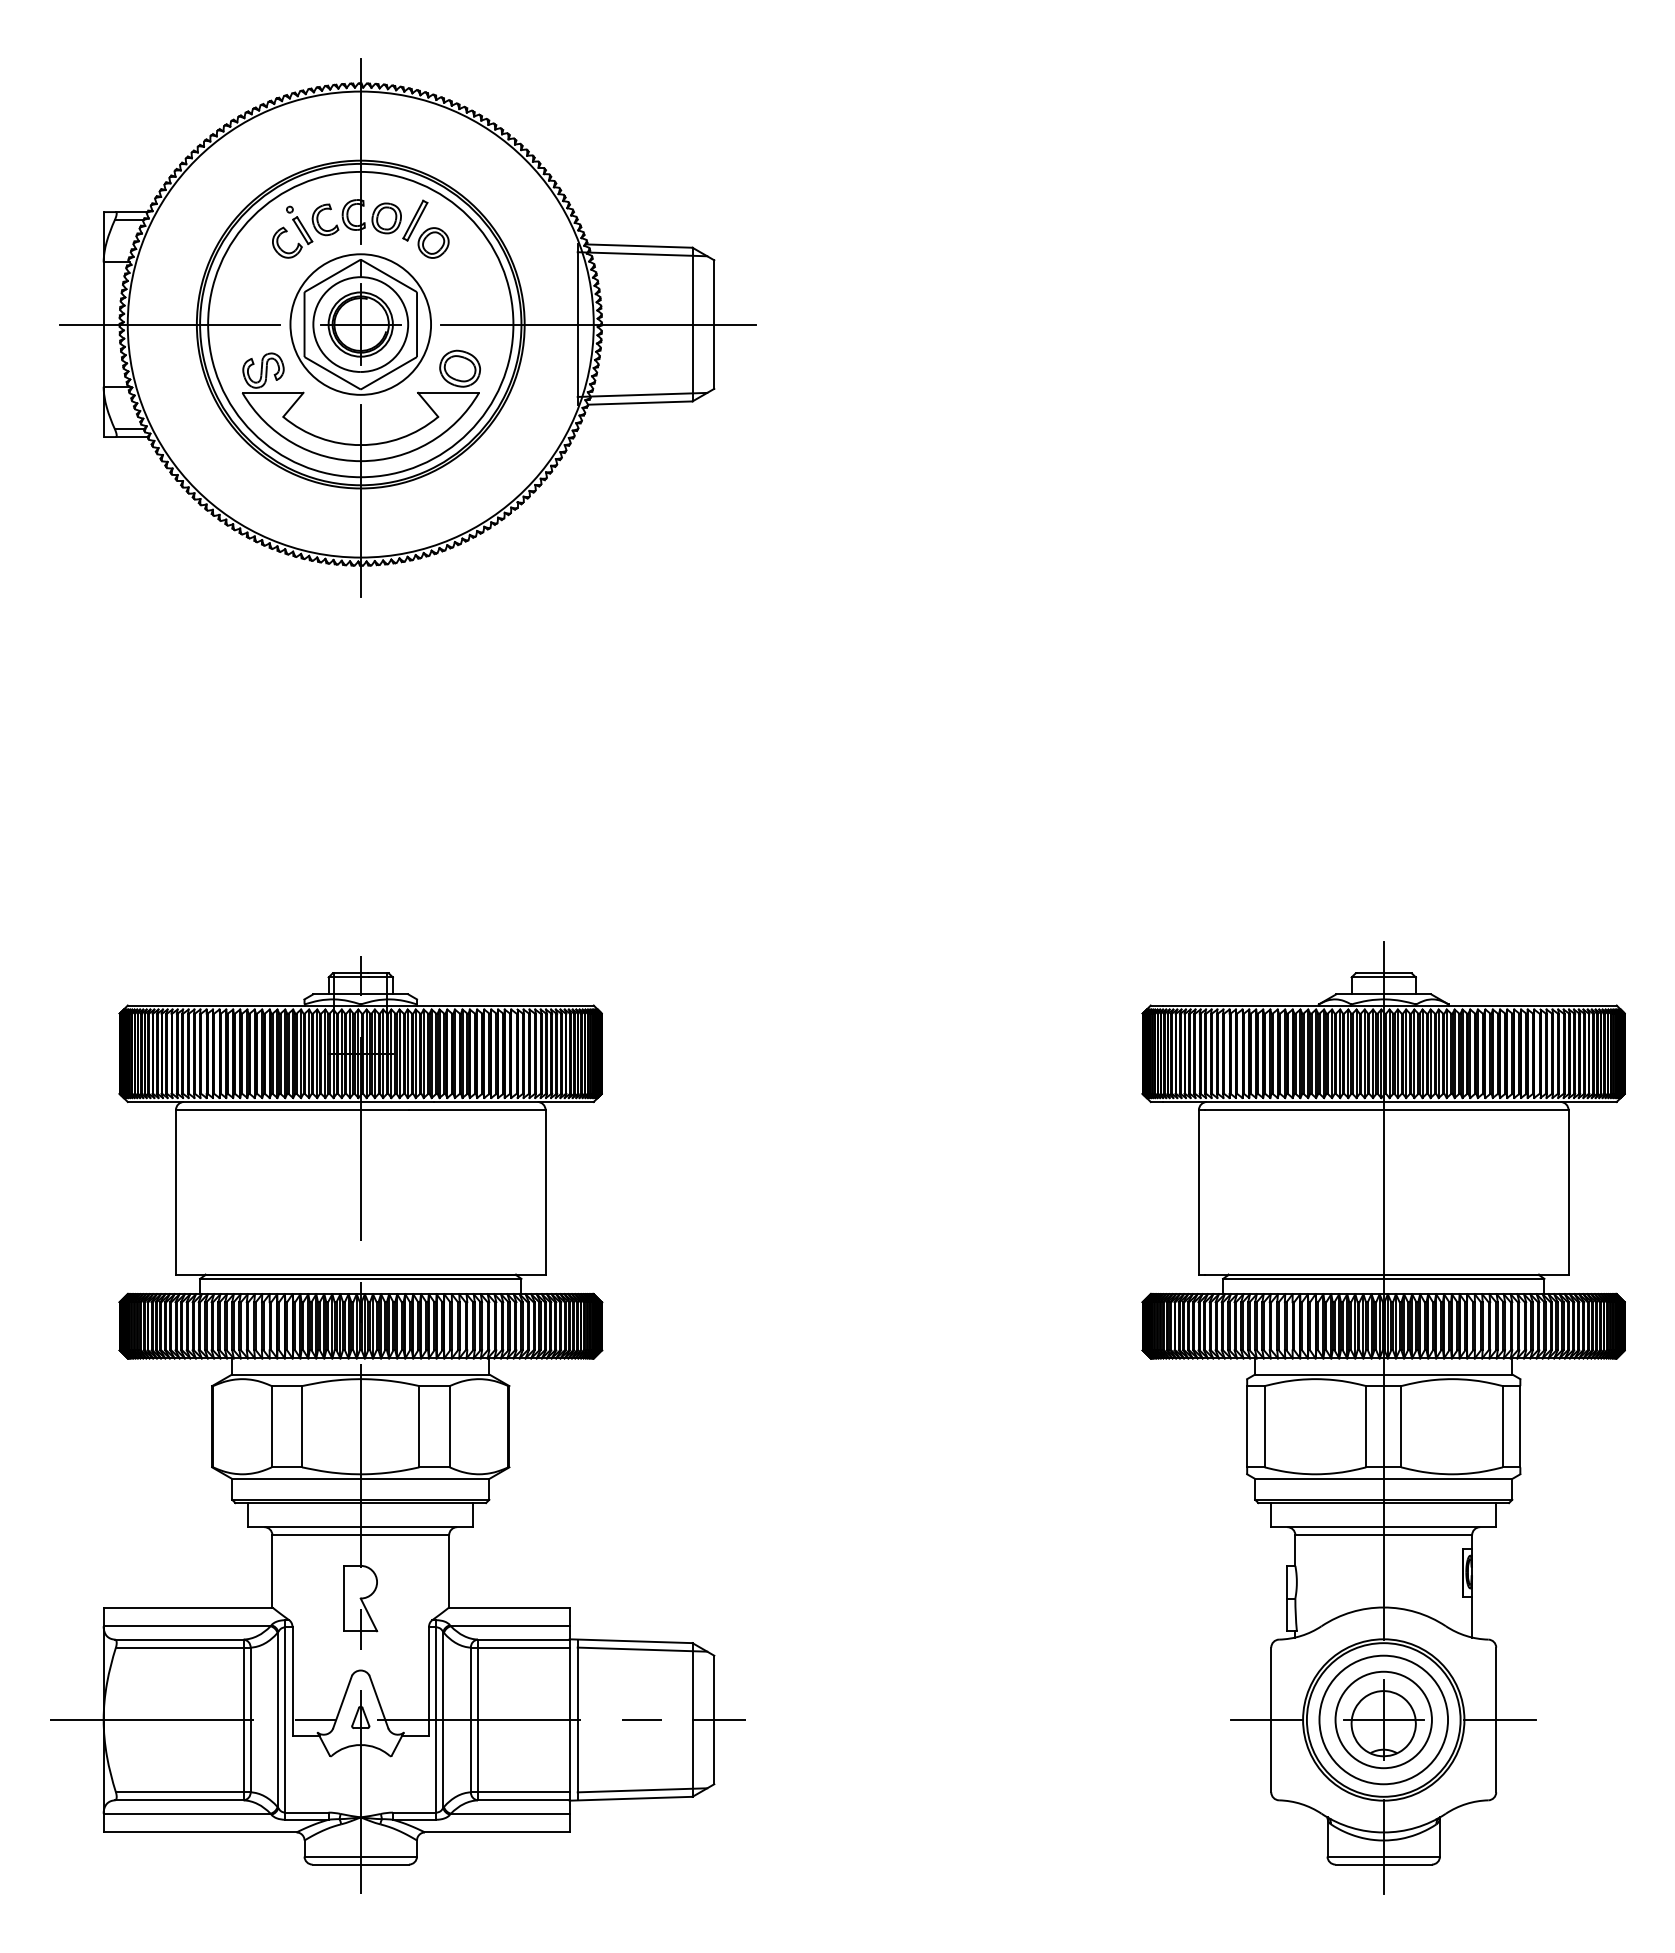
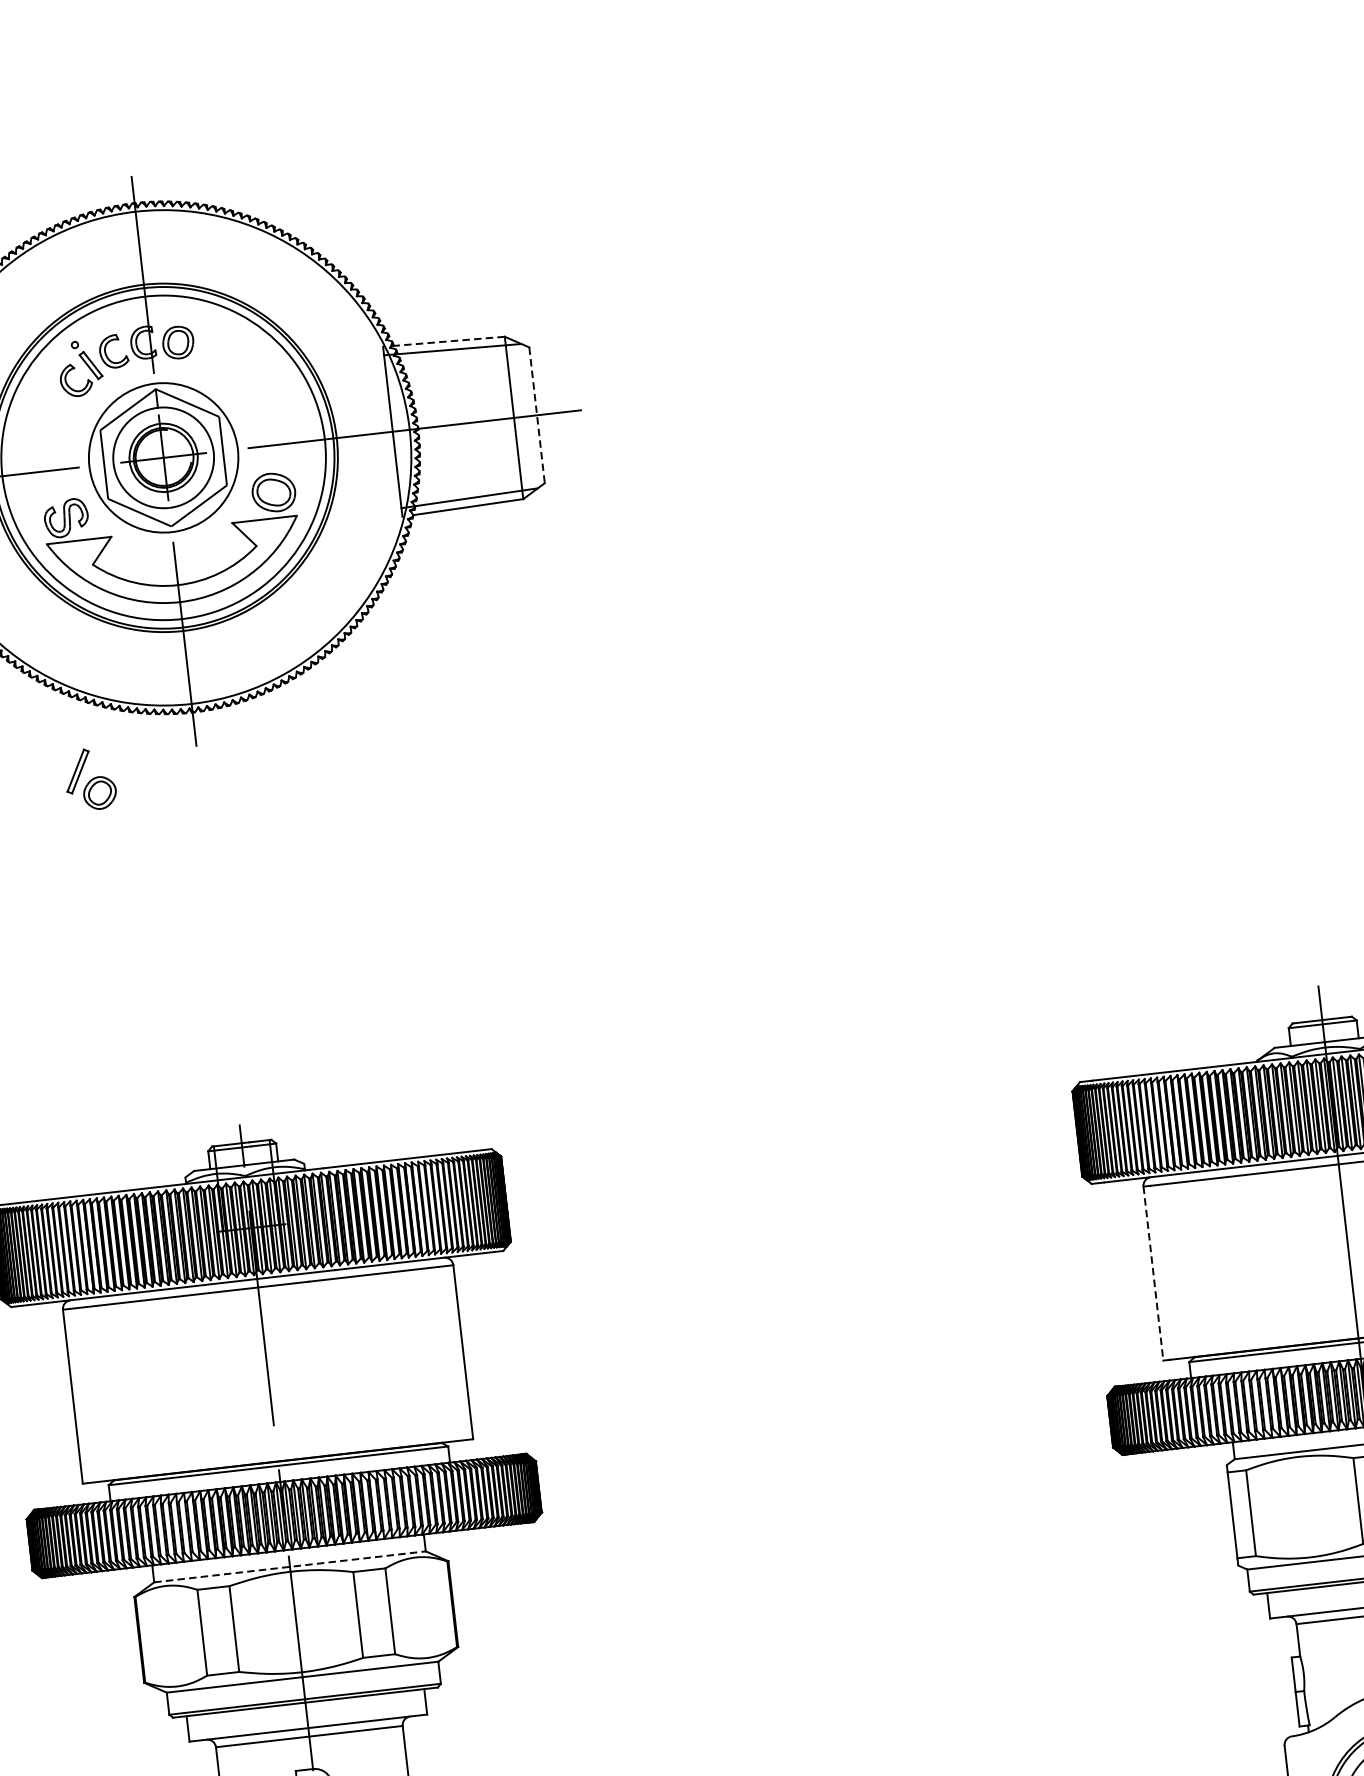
part: (425, 228) -> (89, 778), moved
line: (638, 246) -> (447, 341), solid -> dashed
line: (714, 325) -> (537, 416), solid -> dashed
line: (1198, 1192) -> (1152, 1273), solid -> dashed
line: (360, 1374) -> (289, 1566), solid -> dashed

